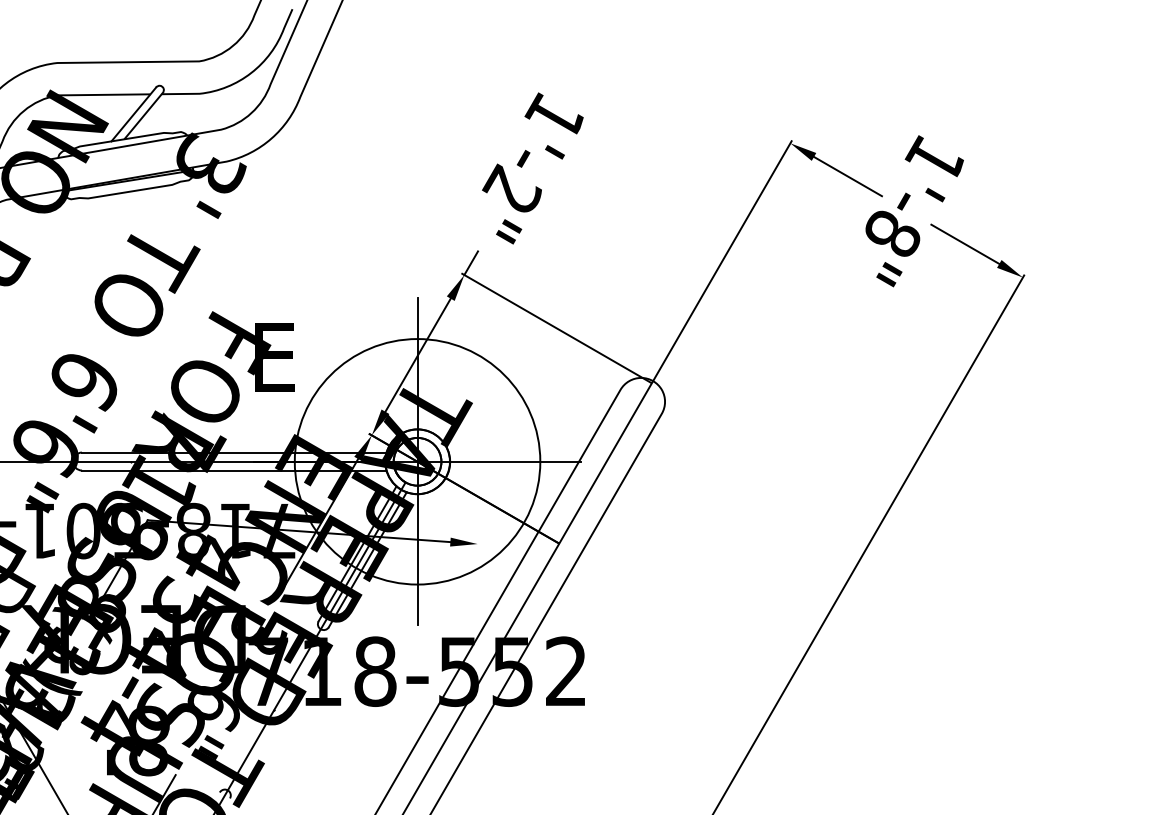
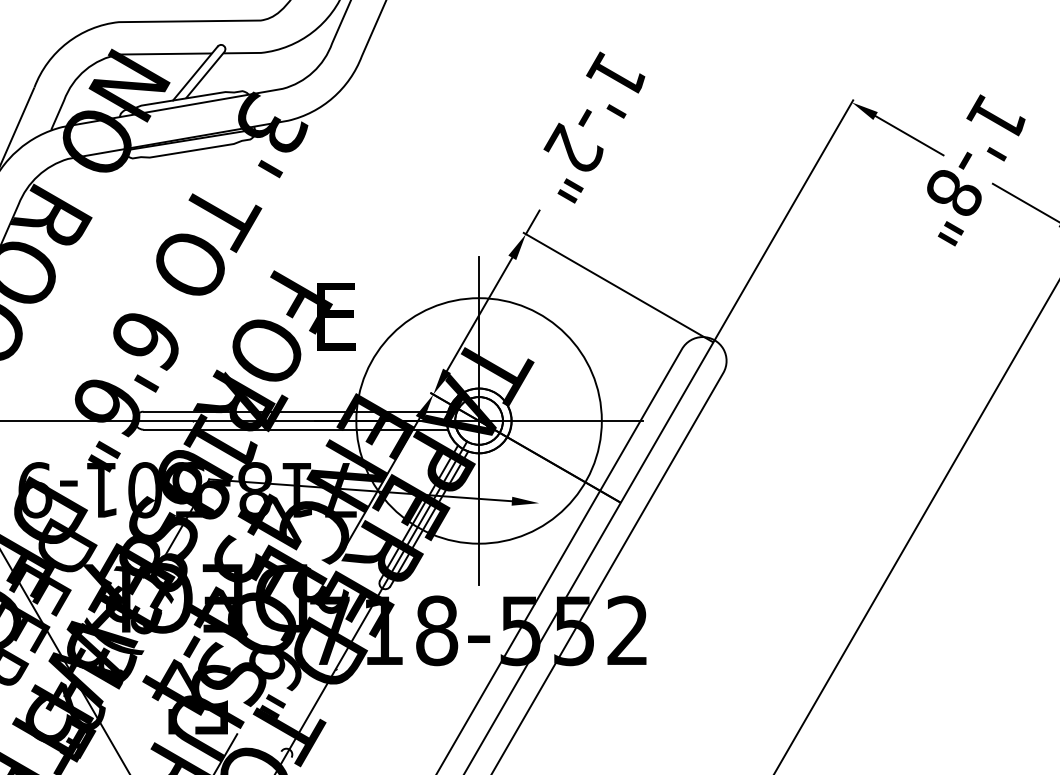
text: (148, 740) -> (210, 699), 8' -> 5'

